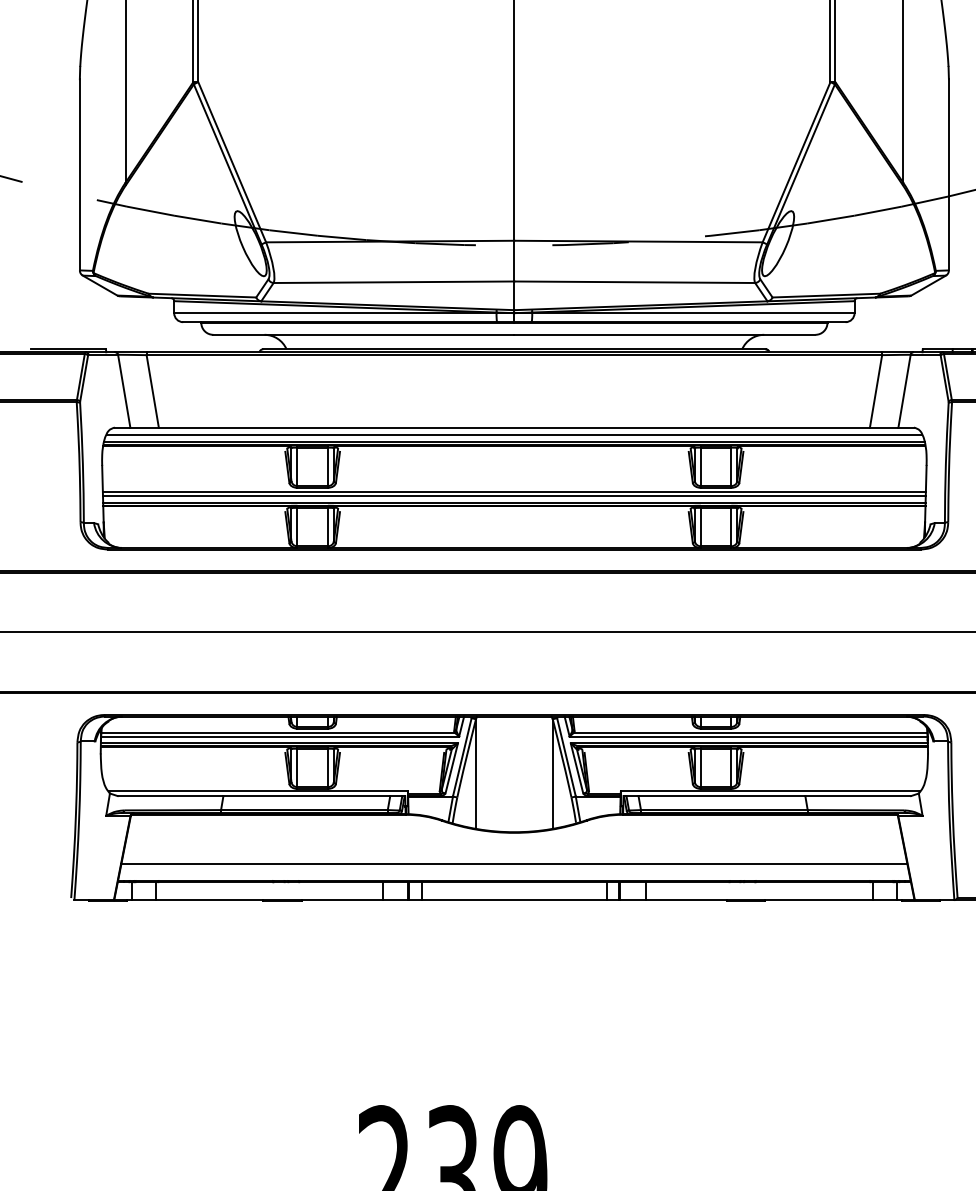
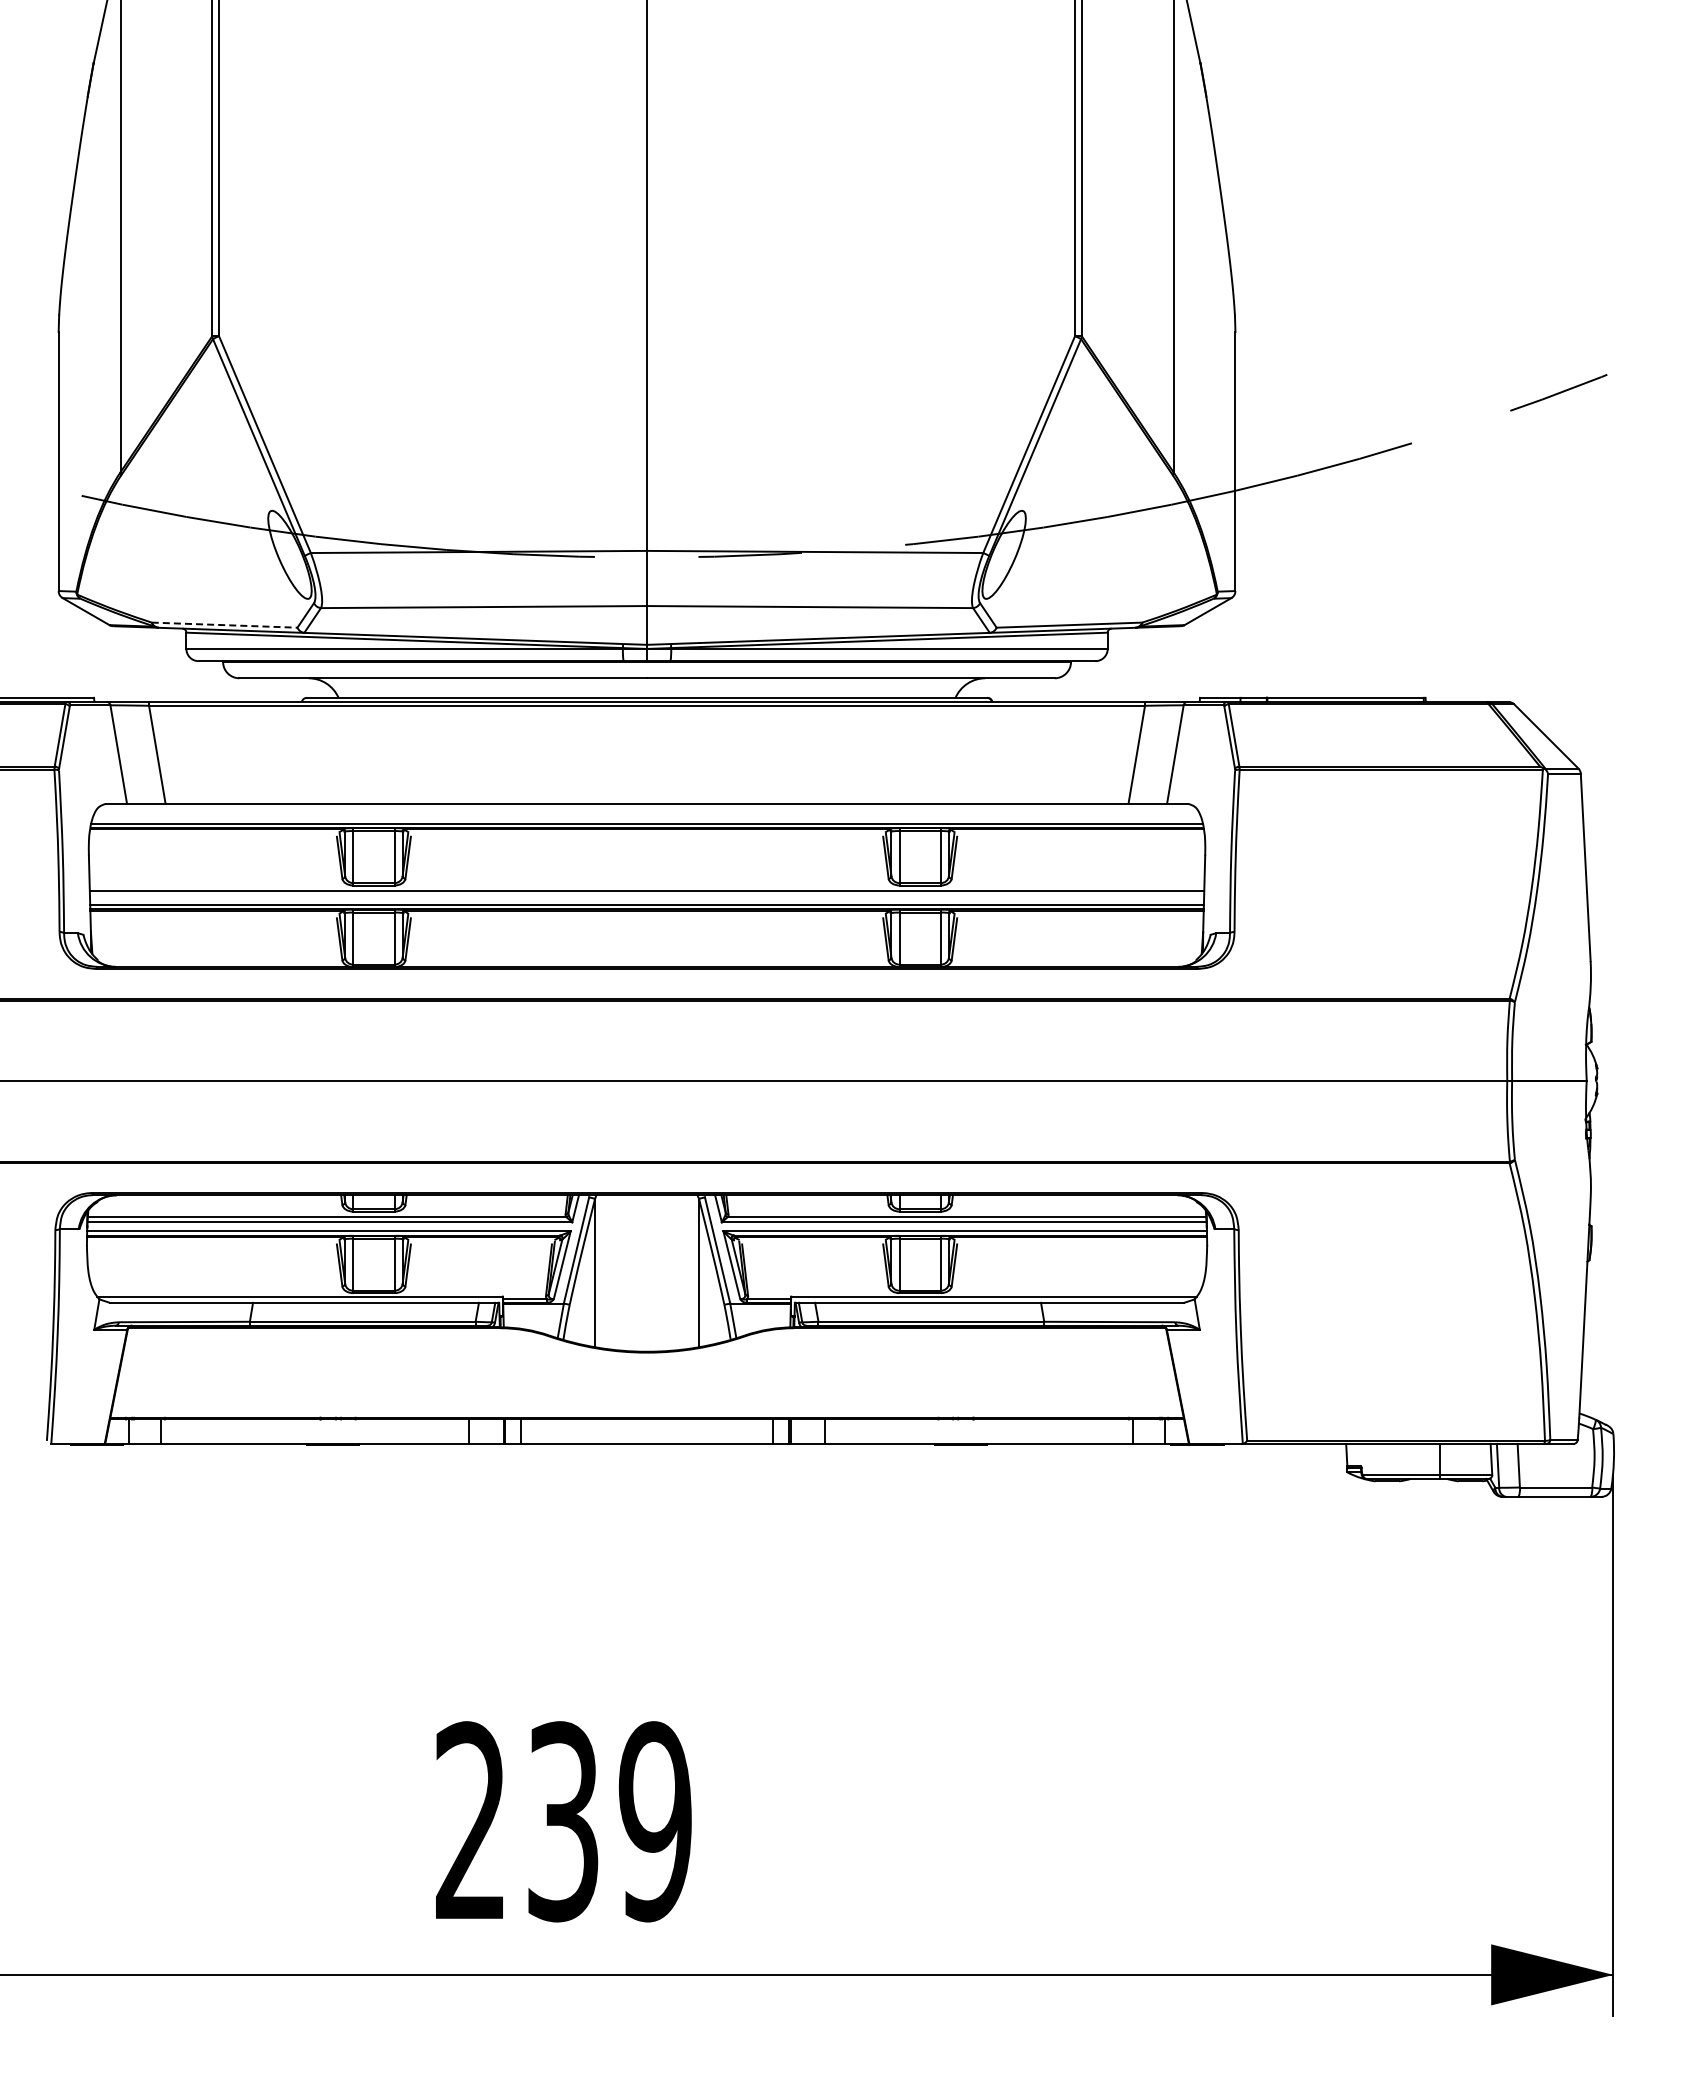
line: (202, 295) -> (224, 625), solid -> dashed
line: (513, 435) -> (646, 814), removed
line: (513, 495) -> (646, 896), removed
line: (513, 863) -> (646, 1394), removed

